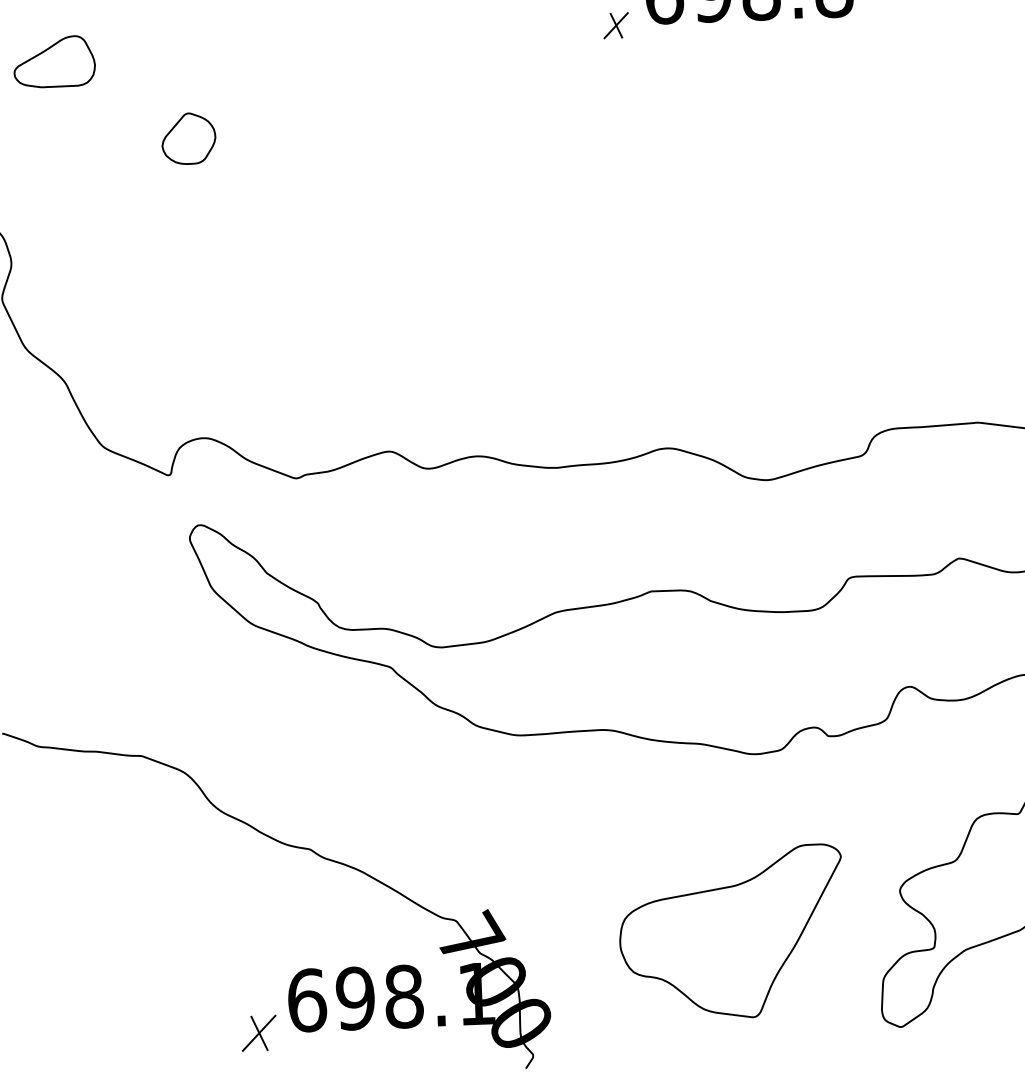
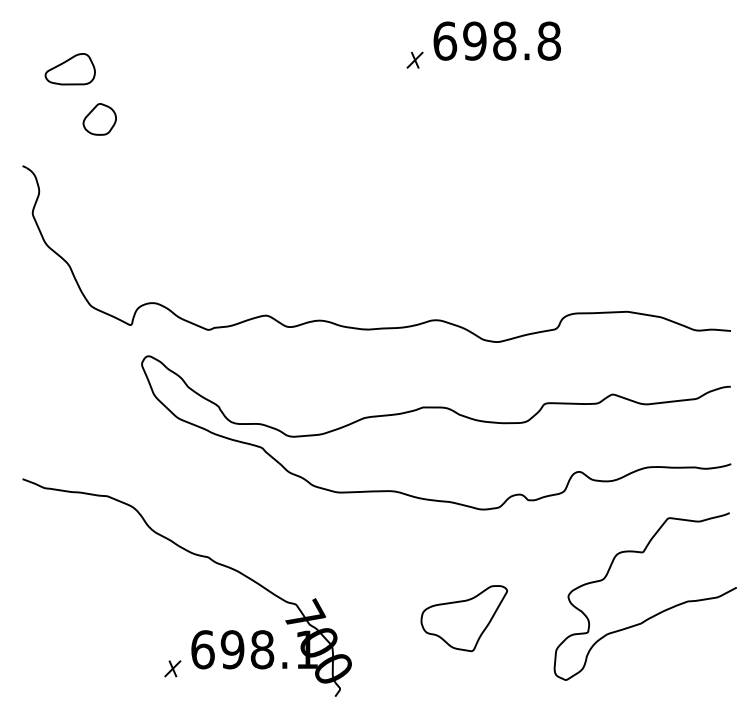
part: (188, 138) -> (99, 119), moved
part: (730, 933) -> (463, 618), size x0.62
part: (258, 1032) -> (172, 668), size x0.71

